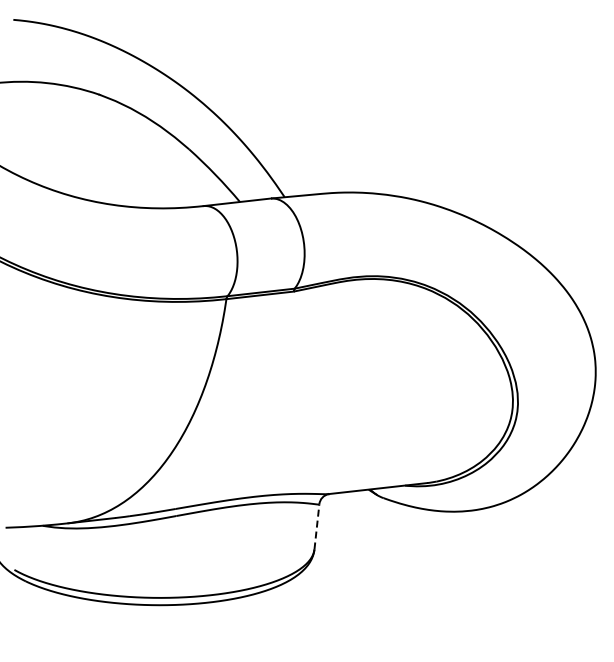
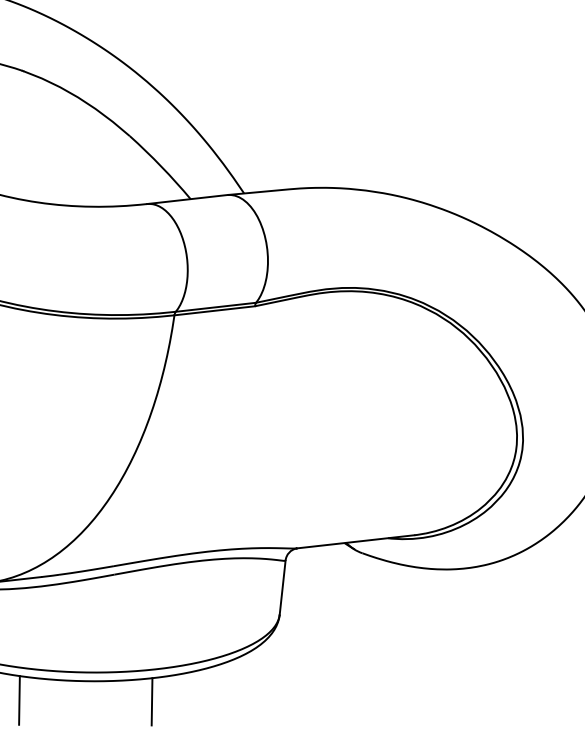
line: (316, 526) -> (282, 587), dashed -> solid
line: (96, 620) -> (19, 699), added
line: (207, 622) -> (151, 701), added

